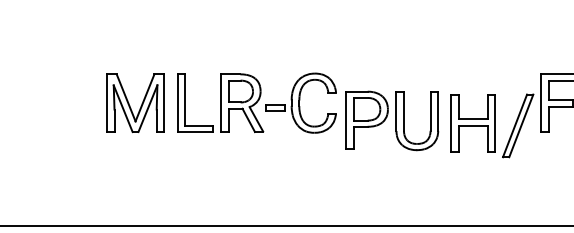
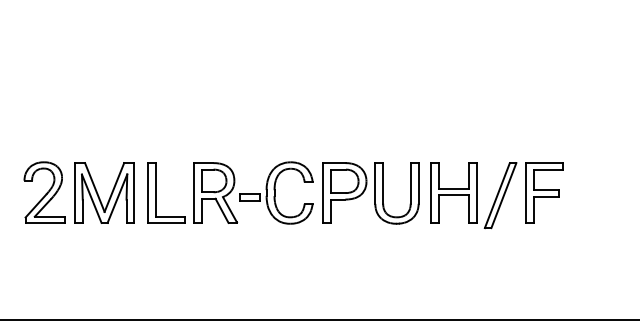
part: (77, 102) -> (44, 192), added
part: (391, 120) -> (370, 193), moved
part: (492, 125) -> (473, 195), moved

